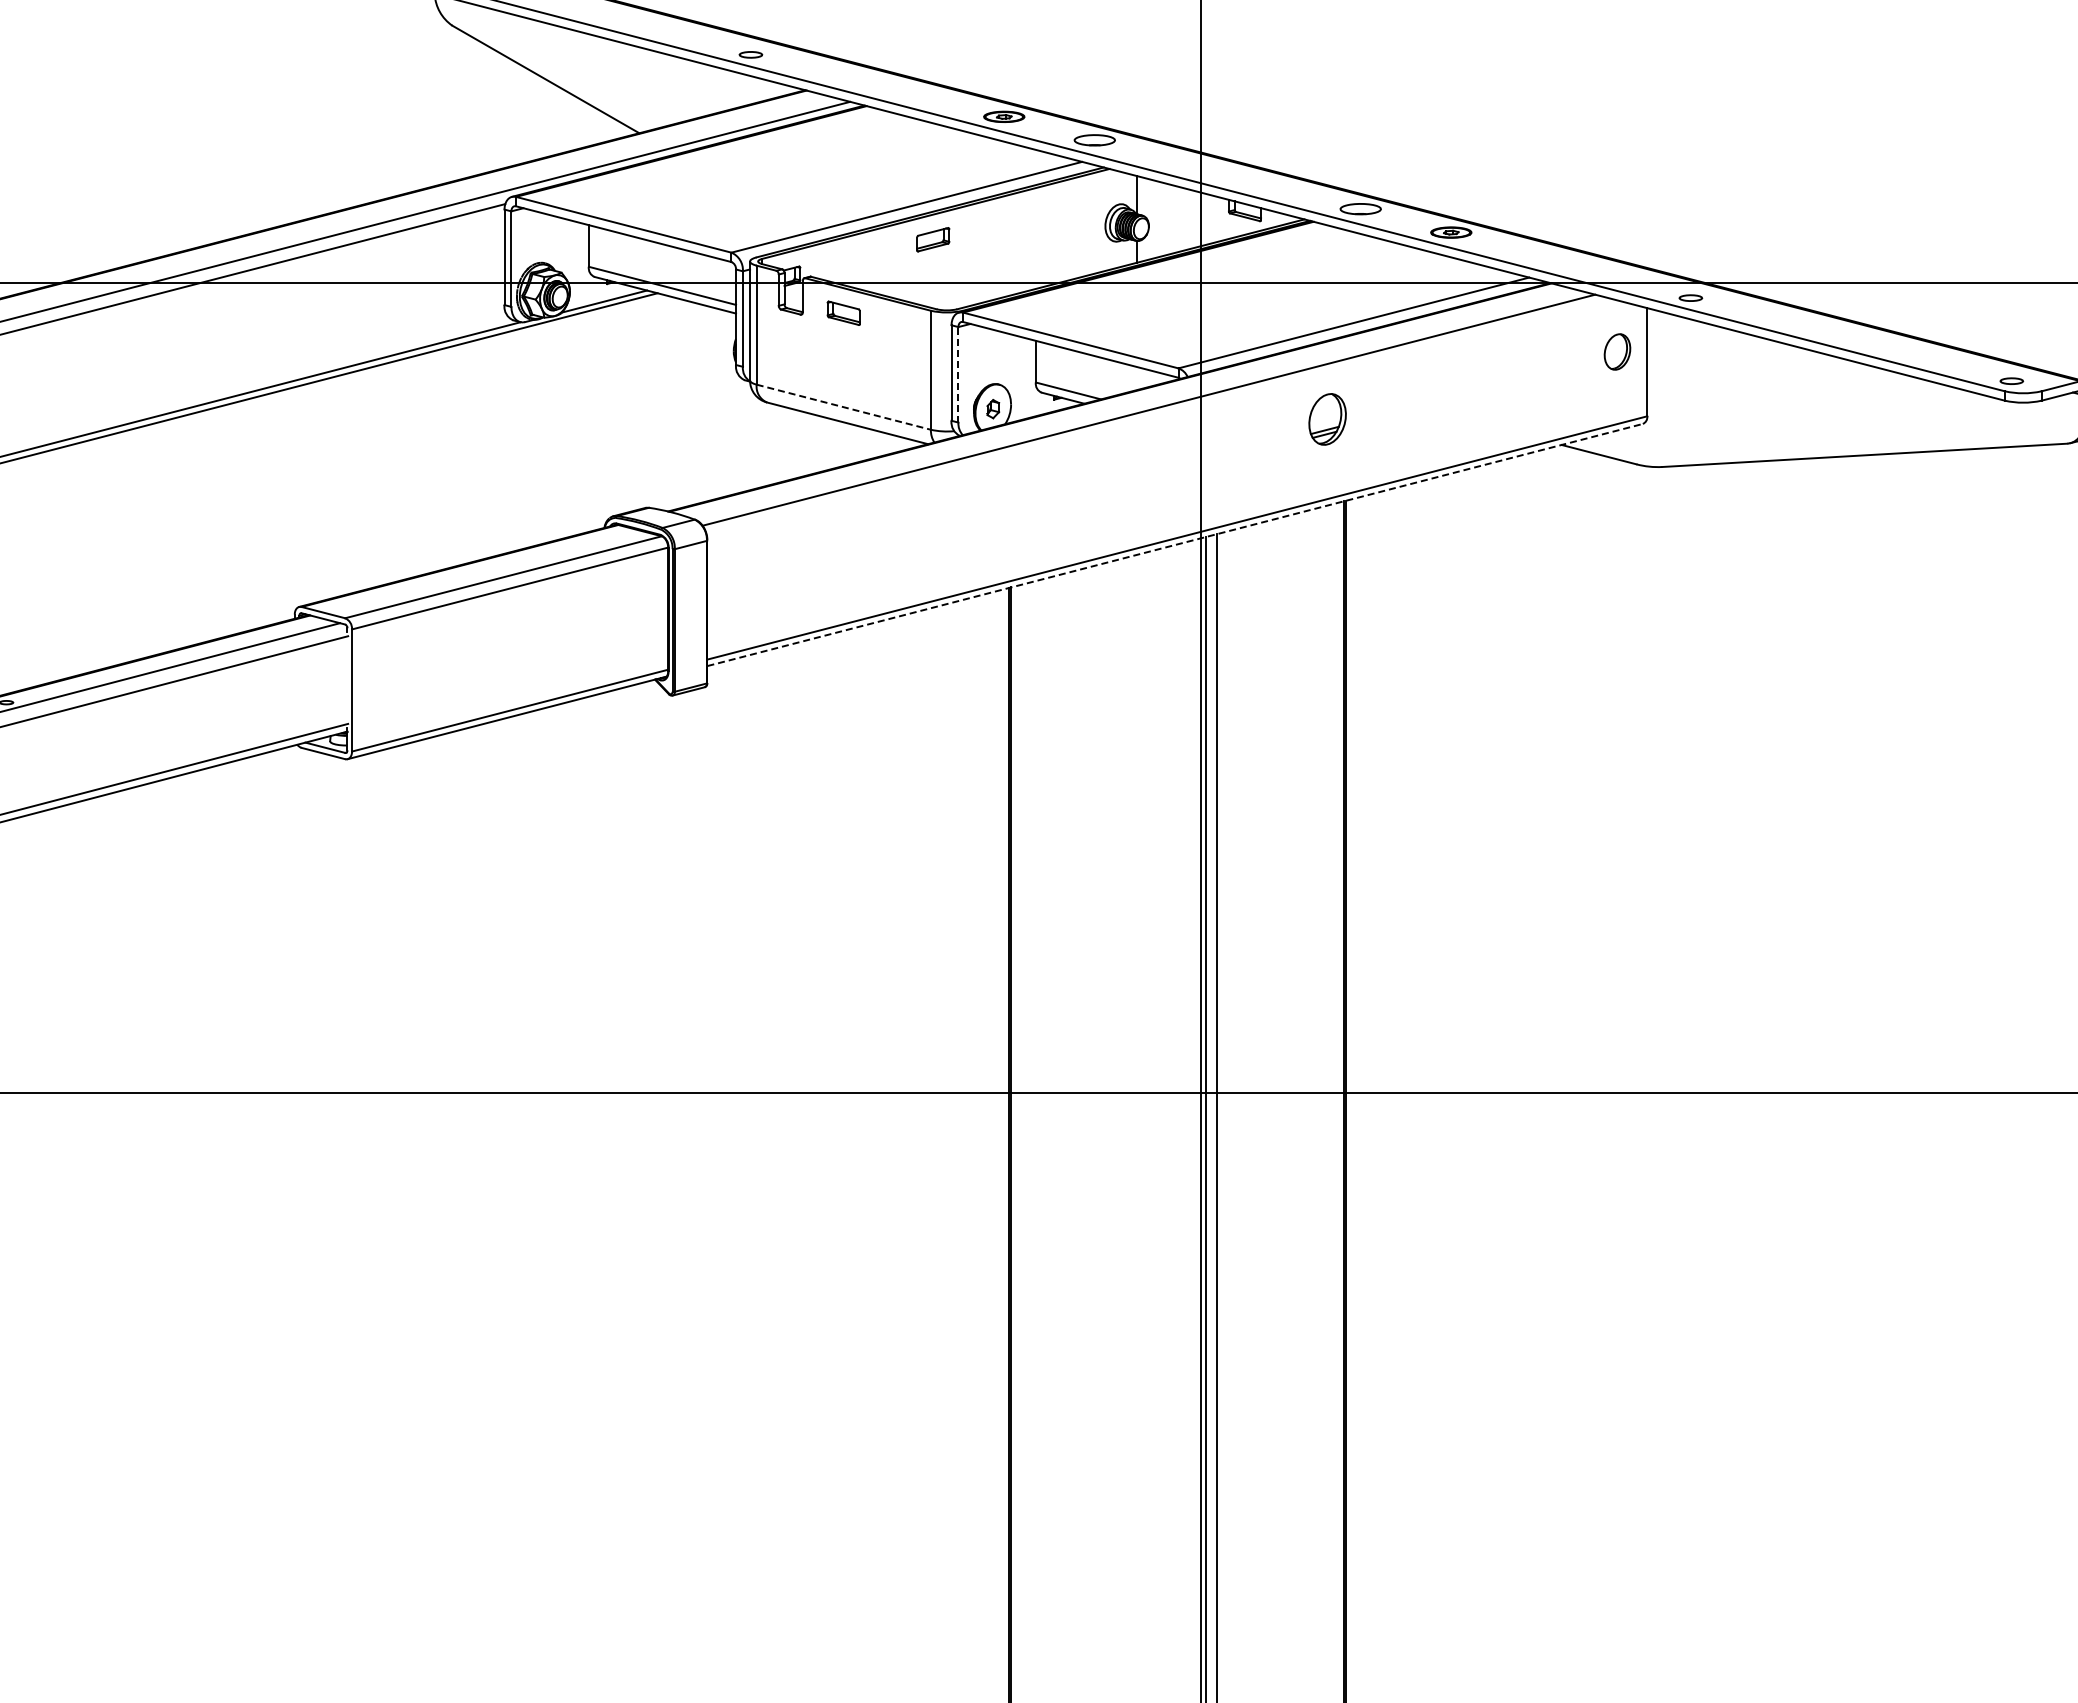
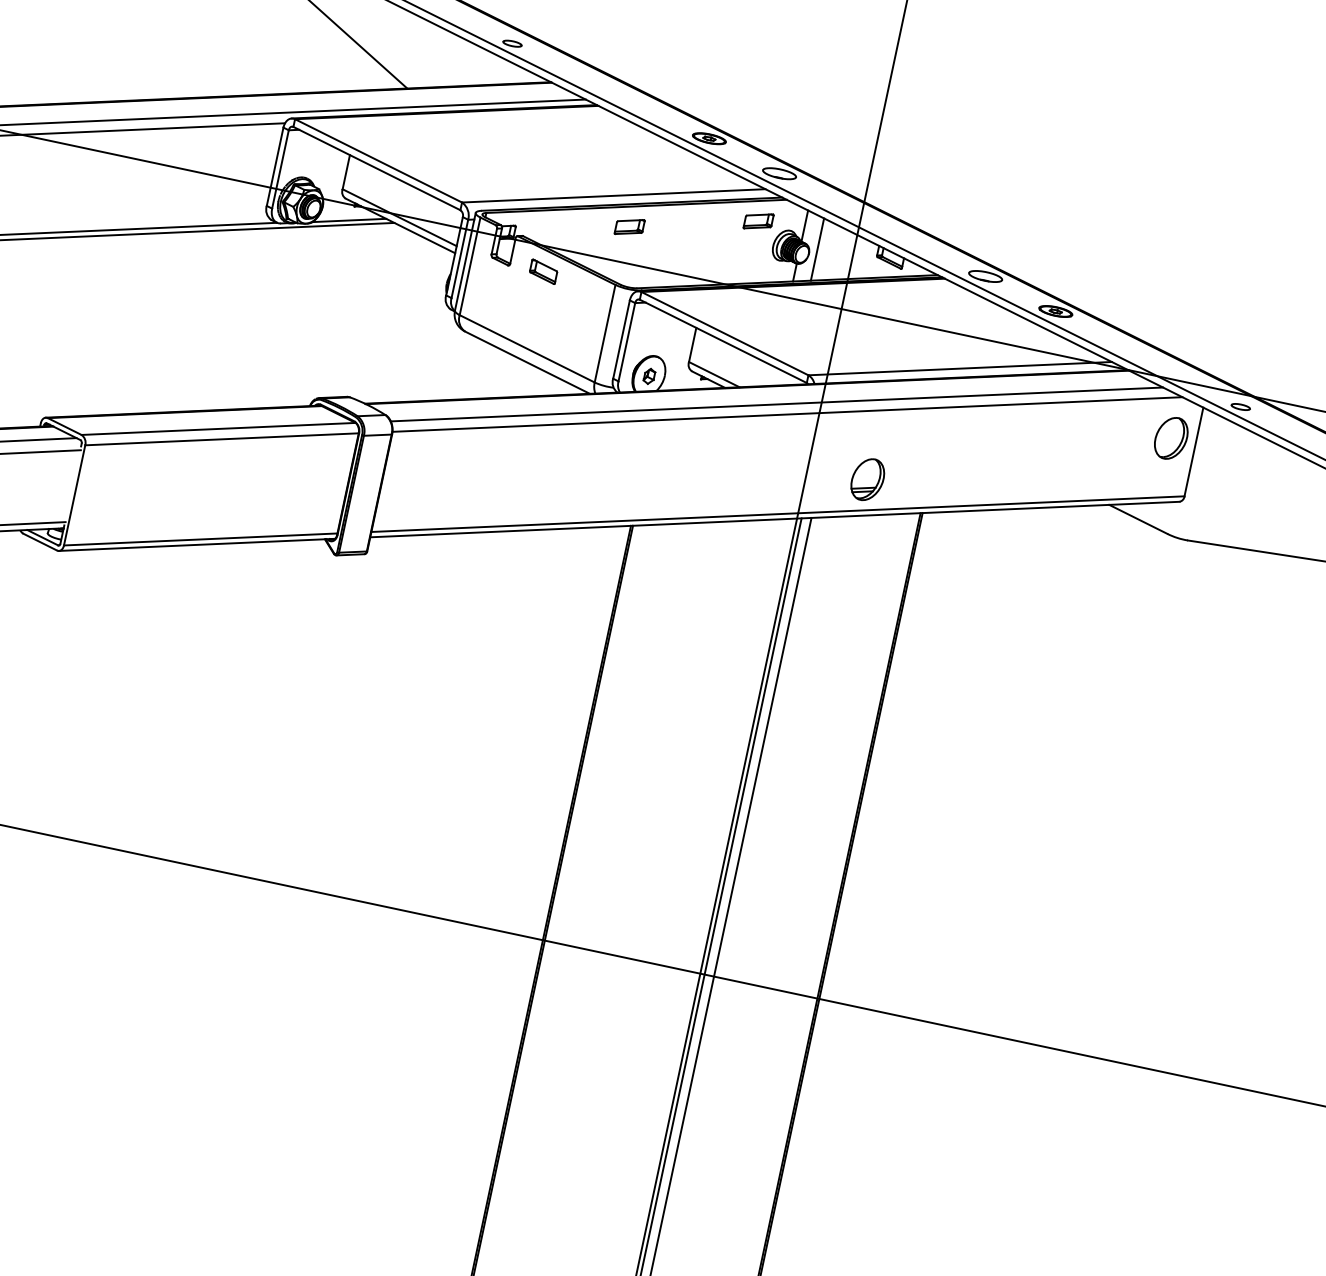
part: (1082, 200) -> (758, 220), added
line: (1157, 219) -> (817, 249), added
part: (1617, 351) -> (1171, 437), size x1.43
line: (958, 374) -> (626, 341), dashed -> solid
line: (843, 407) -> (526, 348), dashed -> solid
line: (1163, 419) -> (787, 414), added
part: (1327, 419) -> (867, 479), moved
line: (1175, 544) -> (775, 519), dashed -> solid

